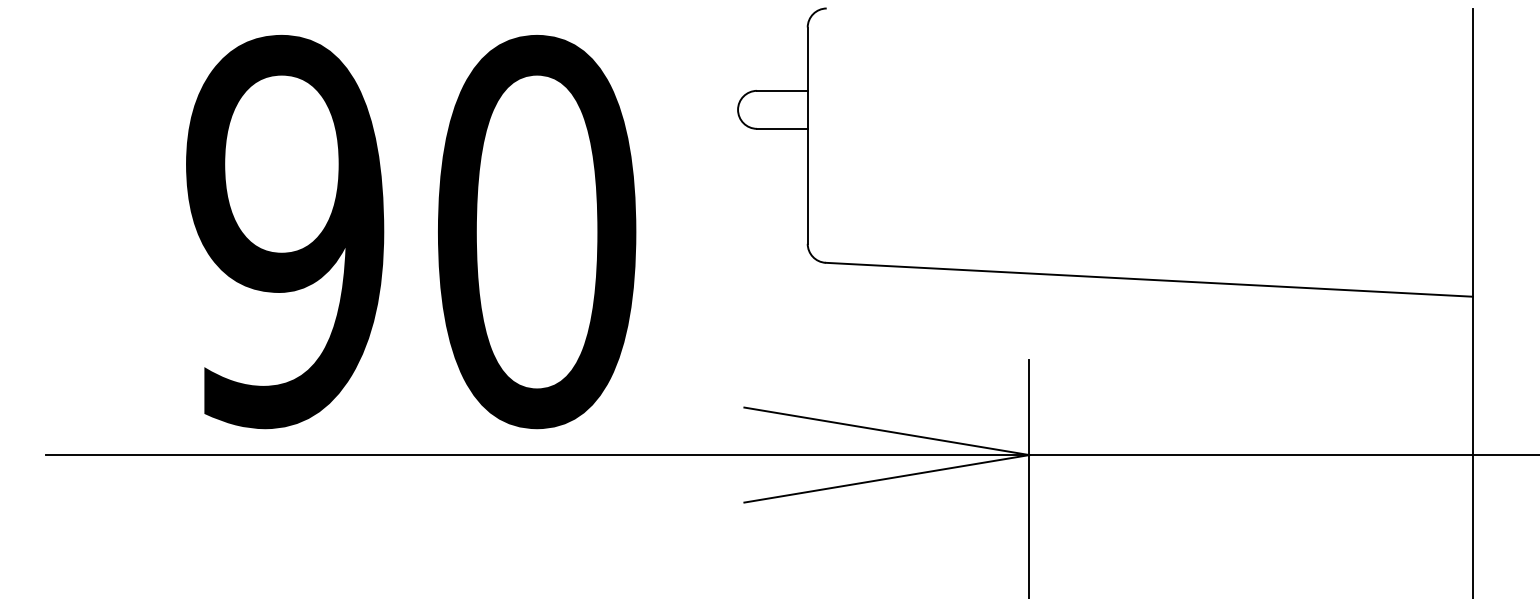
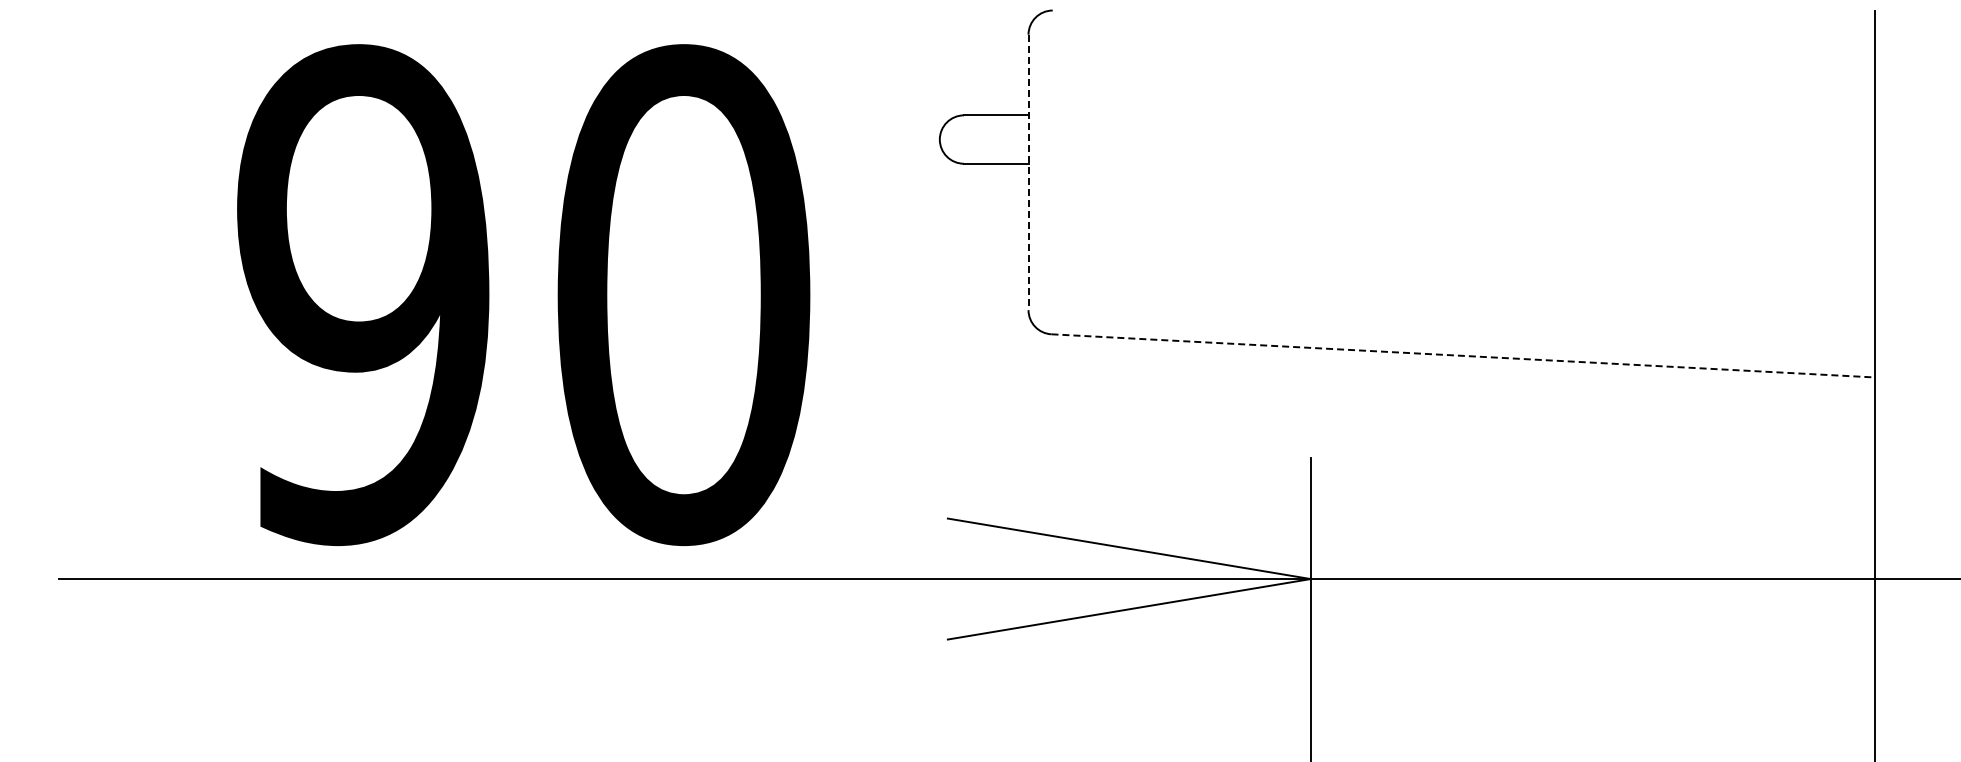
line: (807, 135) -> (1028, 172), solid -> dashed
line: (1149, 279) -> (1463, 355), solid -> dashed

